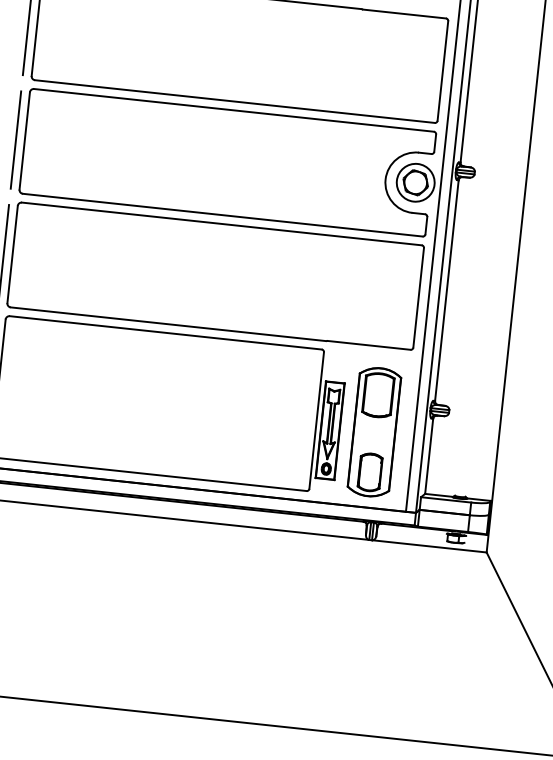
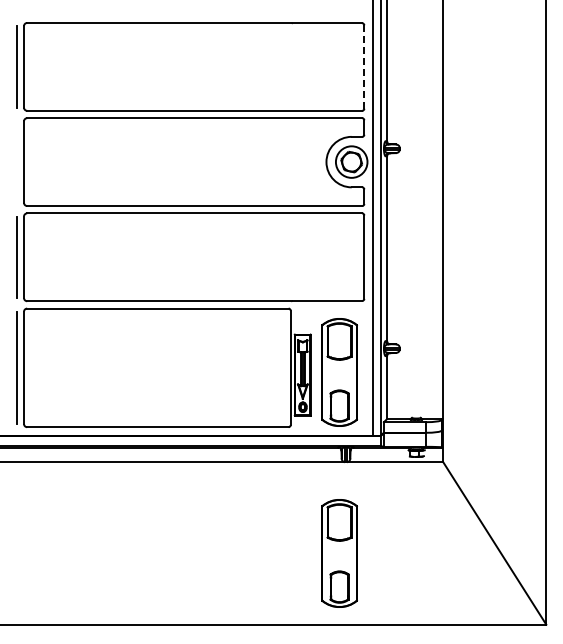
line: (443, 71) -> (364, 67), solid -> dashed
line: (15, 139) -> (16, 161), removed
part: (351, 648) -> (339, 553), added

